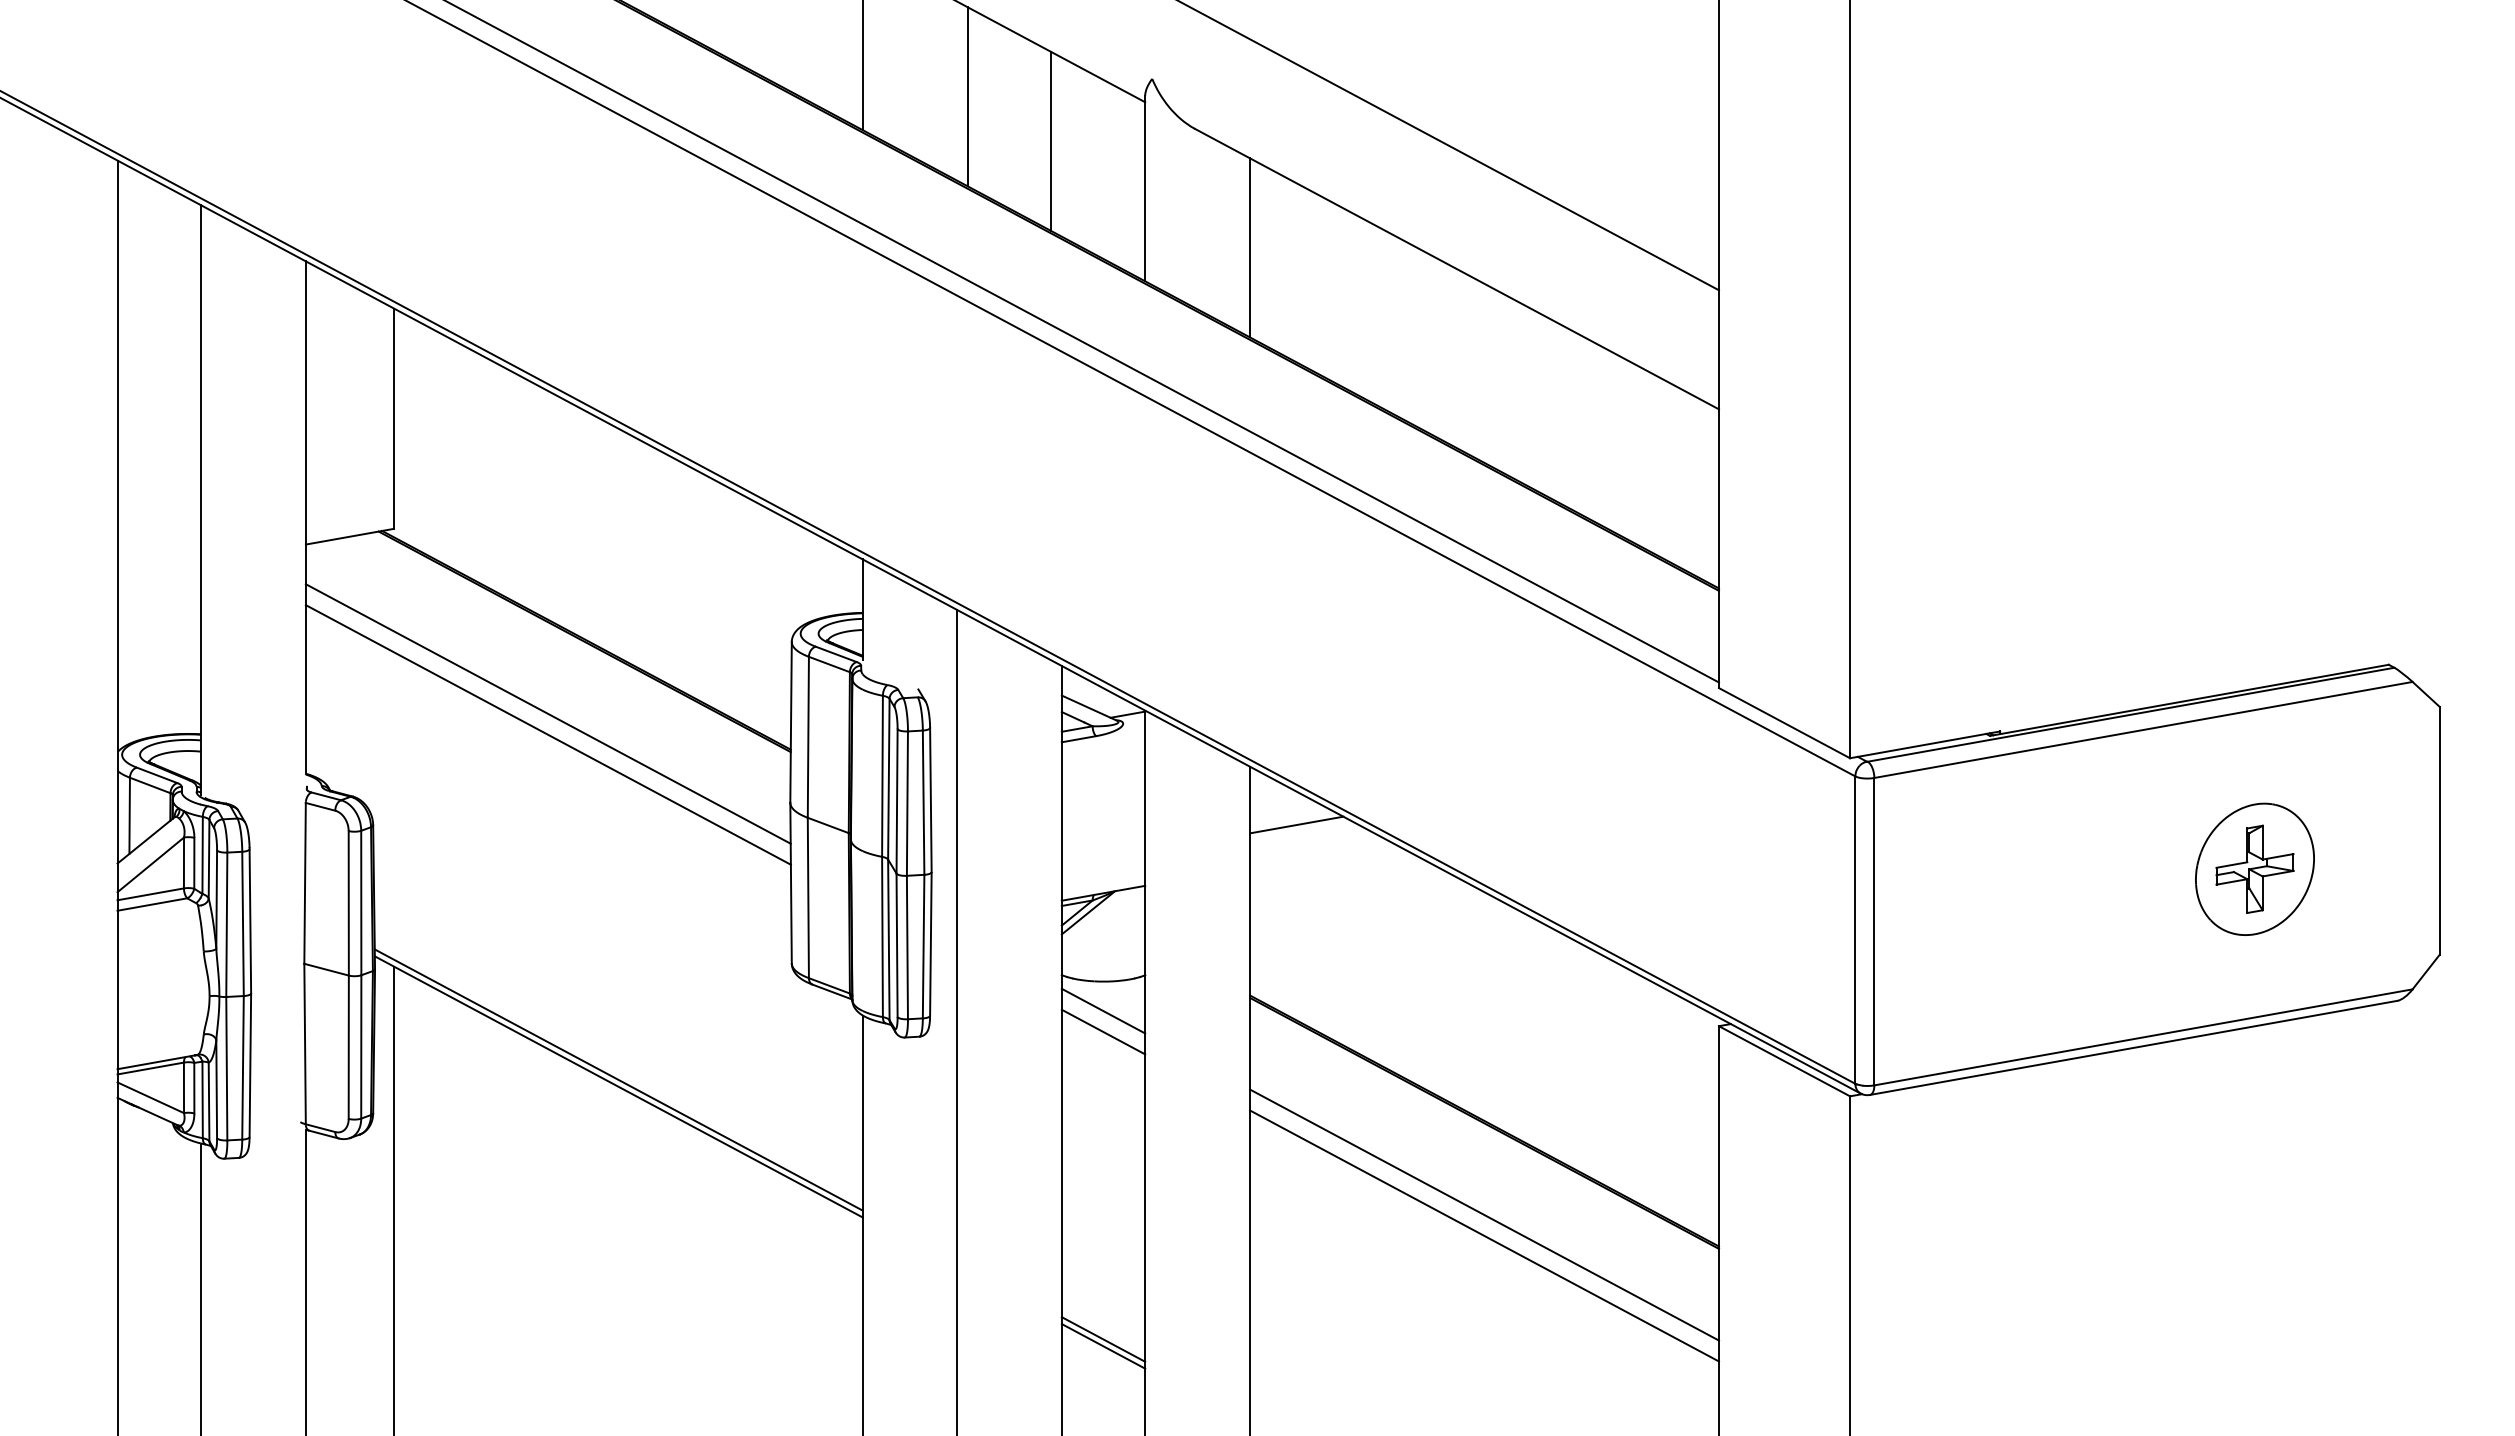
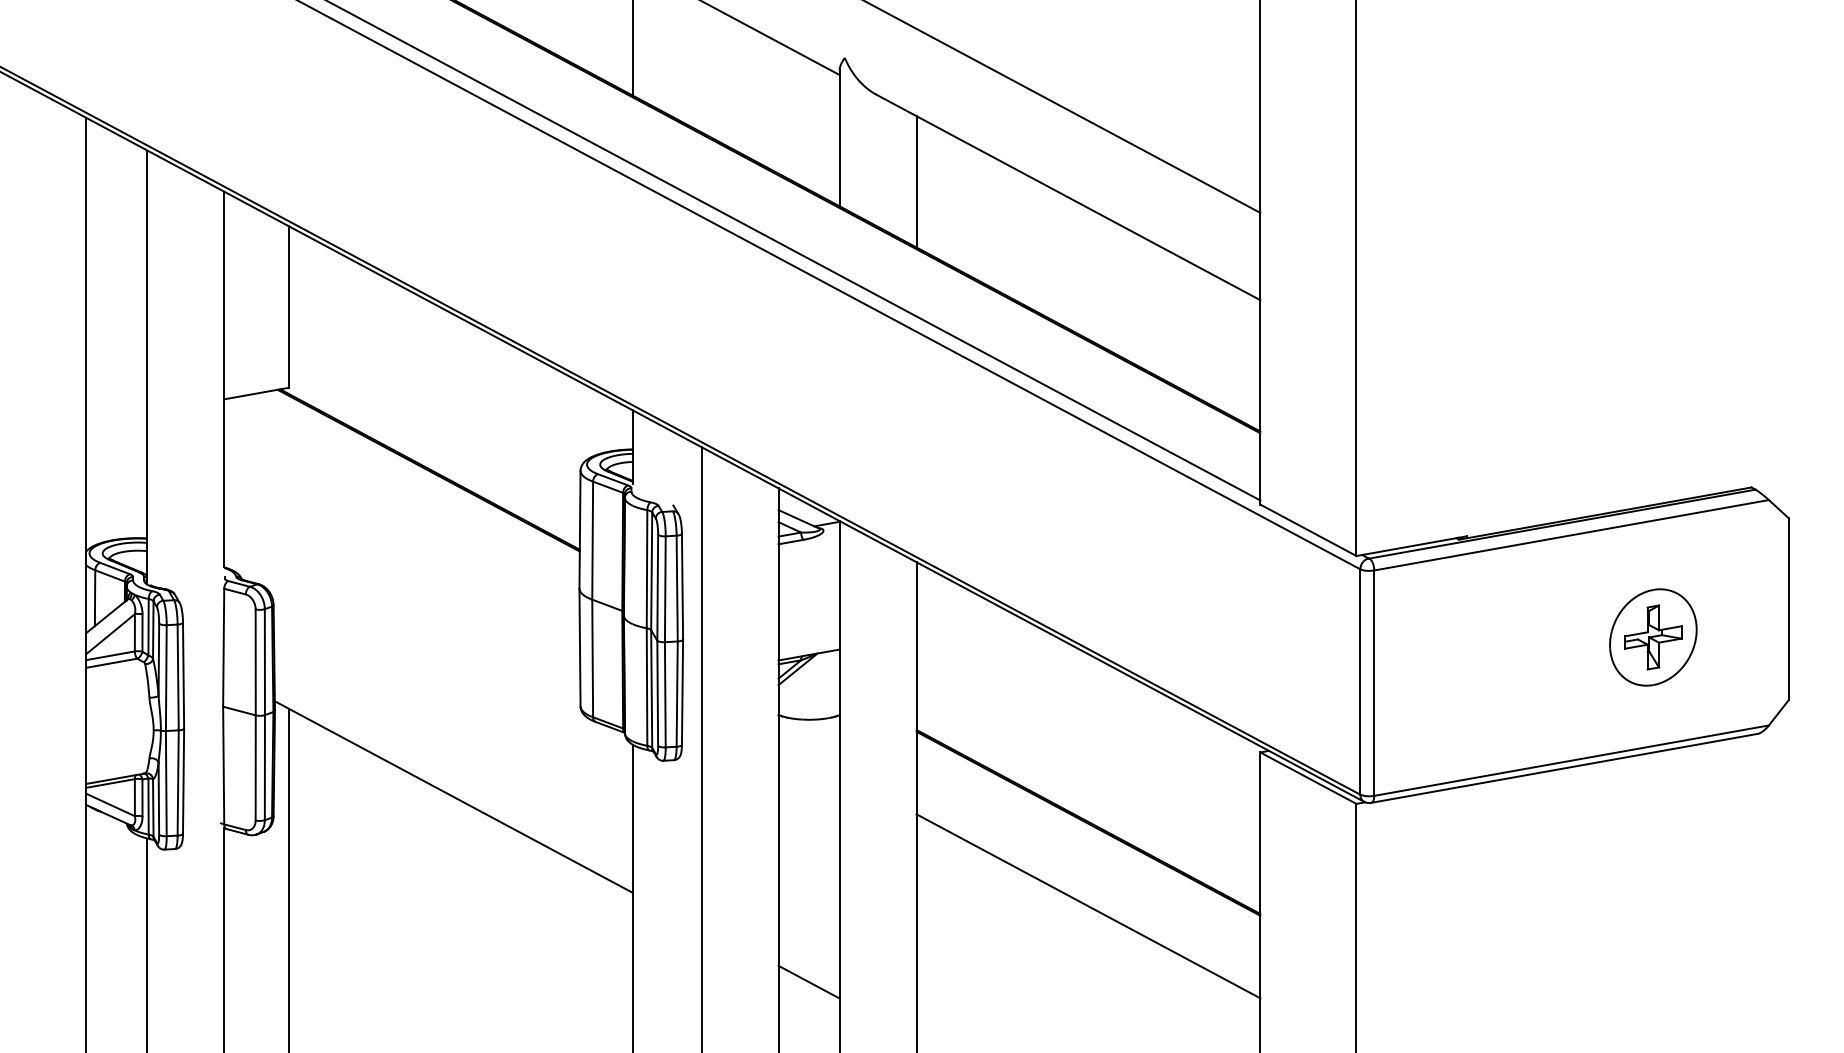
line: (967, 96) -> (709, 70), removed
line: (1051, 140) -> (770, 103), removed
line: (547, 713) -> (401, 523), removed
line: (547, 734) -> (401, 538), removed
line: (1296, 824) -> (950, 604), removed
line: (1103, 1010) -> (809, 740), removed
line: (1103, 1031) -> (809, 756), removed
line: (618, 1079) -> (453, 791), removed
line: (1484, 1214) -> (1088, 890), removed
line: (1103, 1346) -> (809, 987), removed

